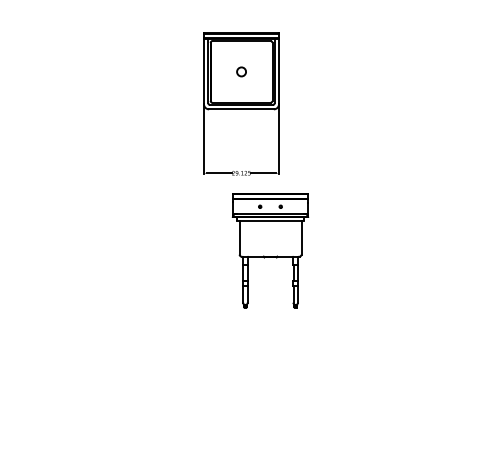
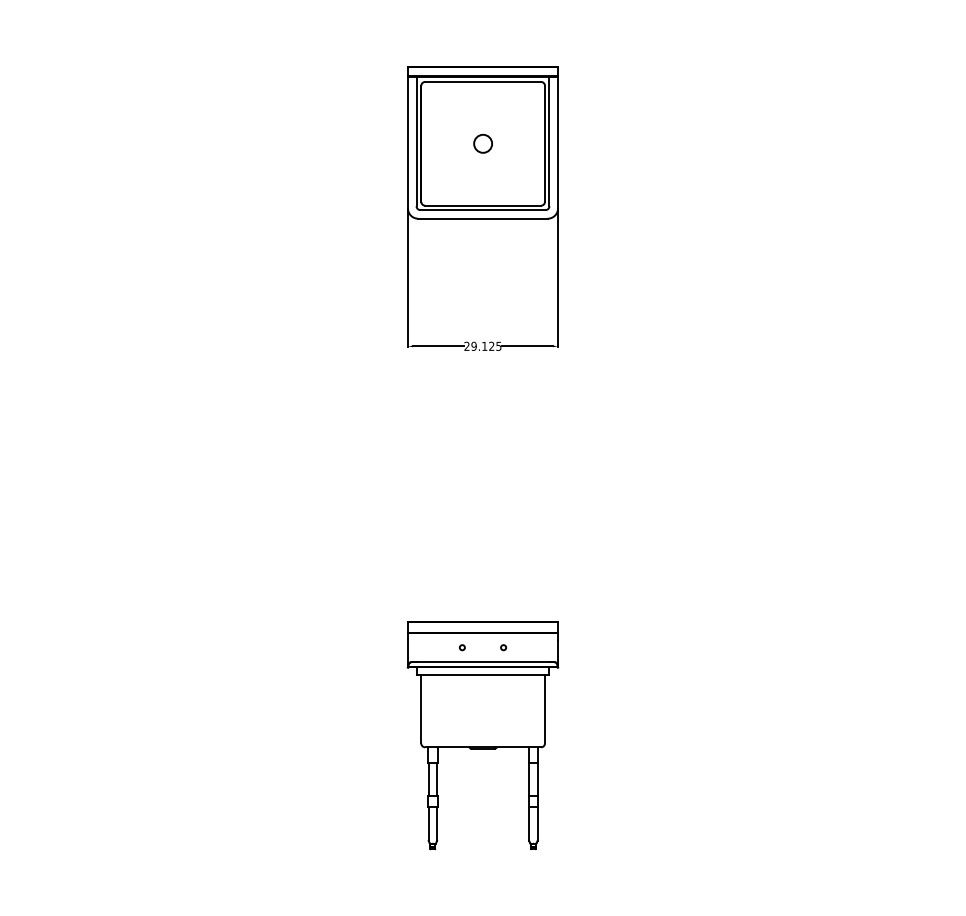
part: (270, 250) -> (483, 735), moved

